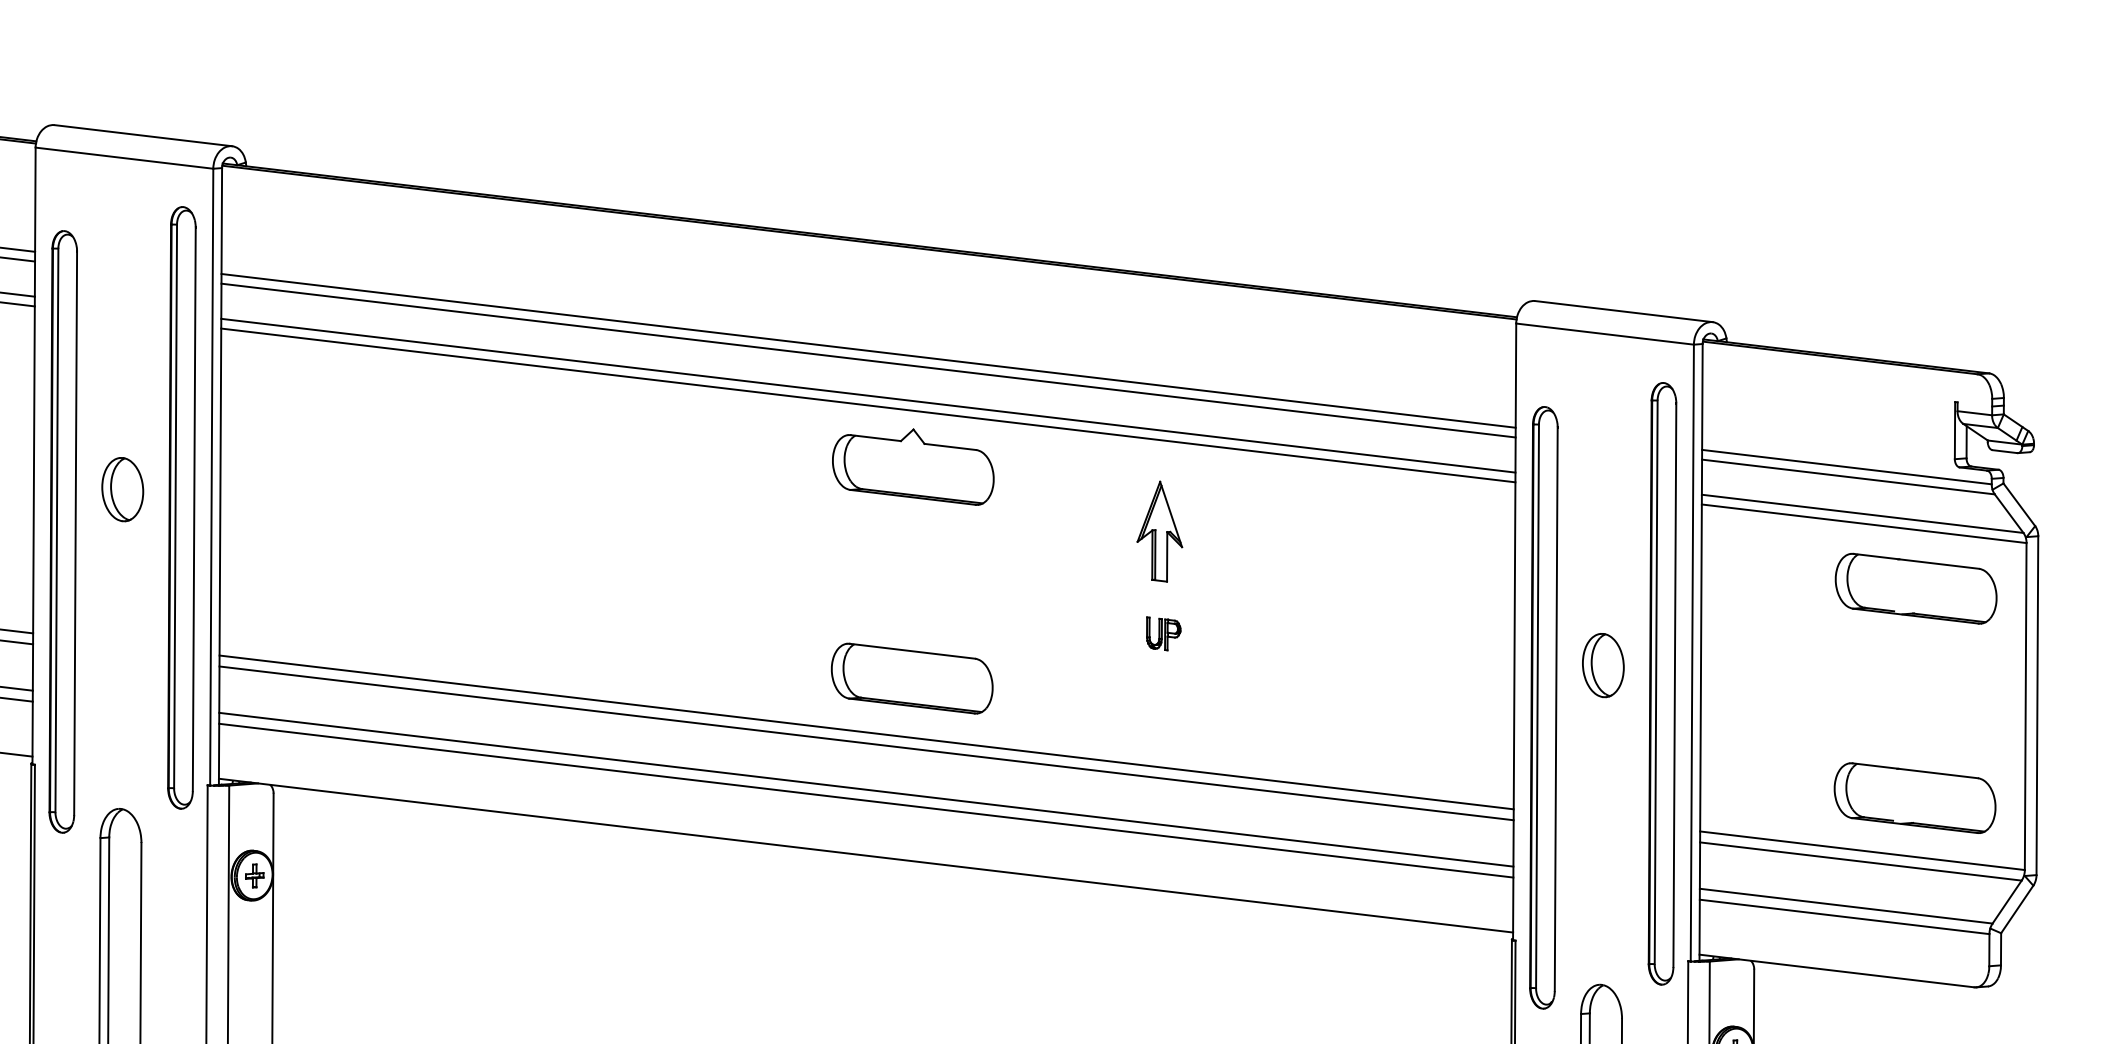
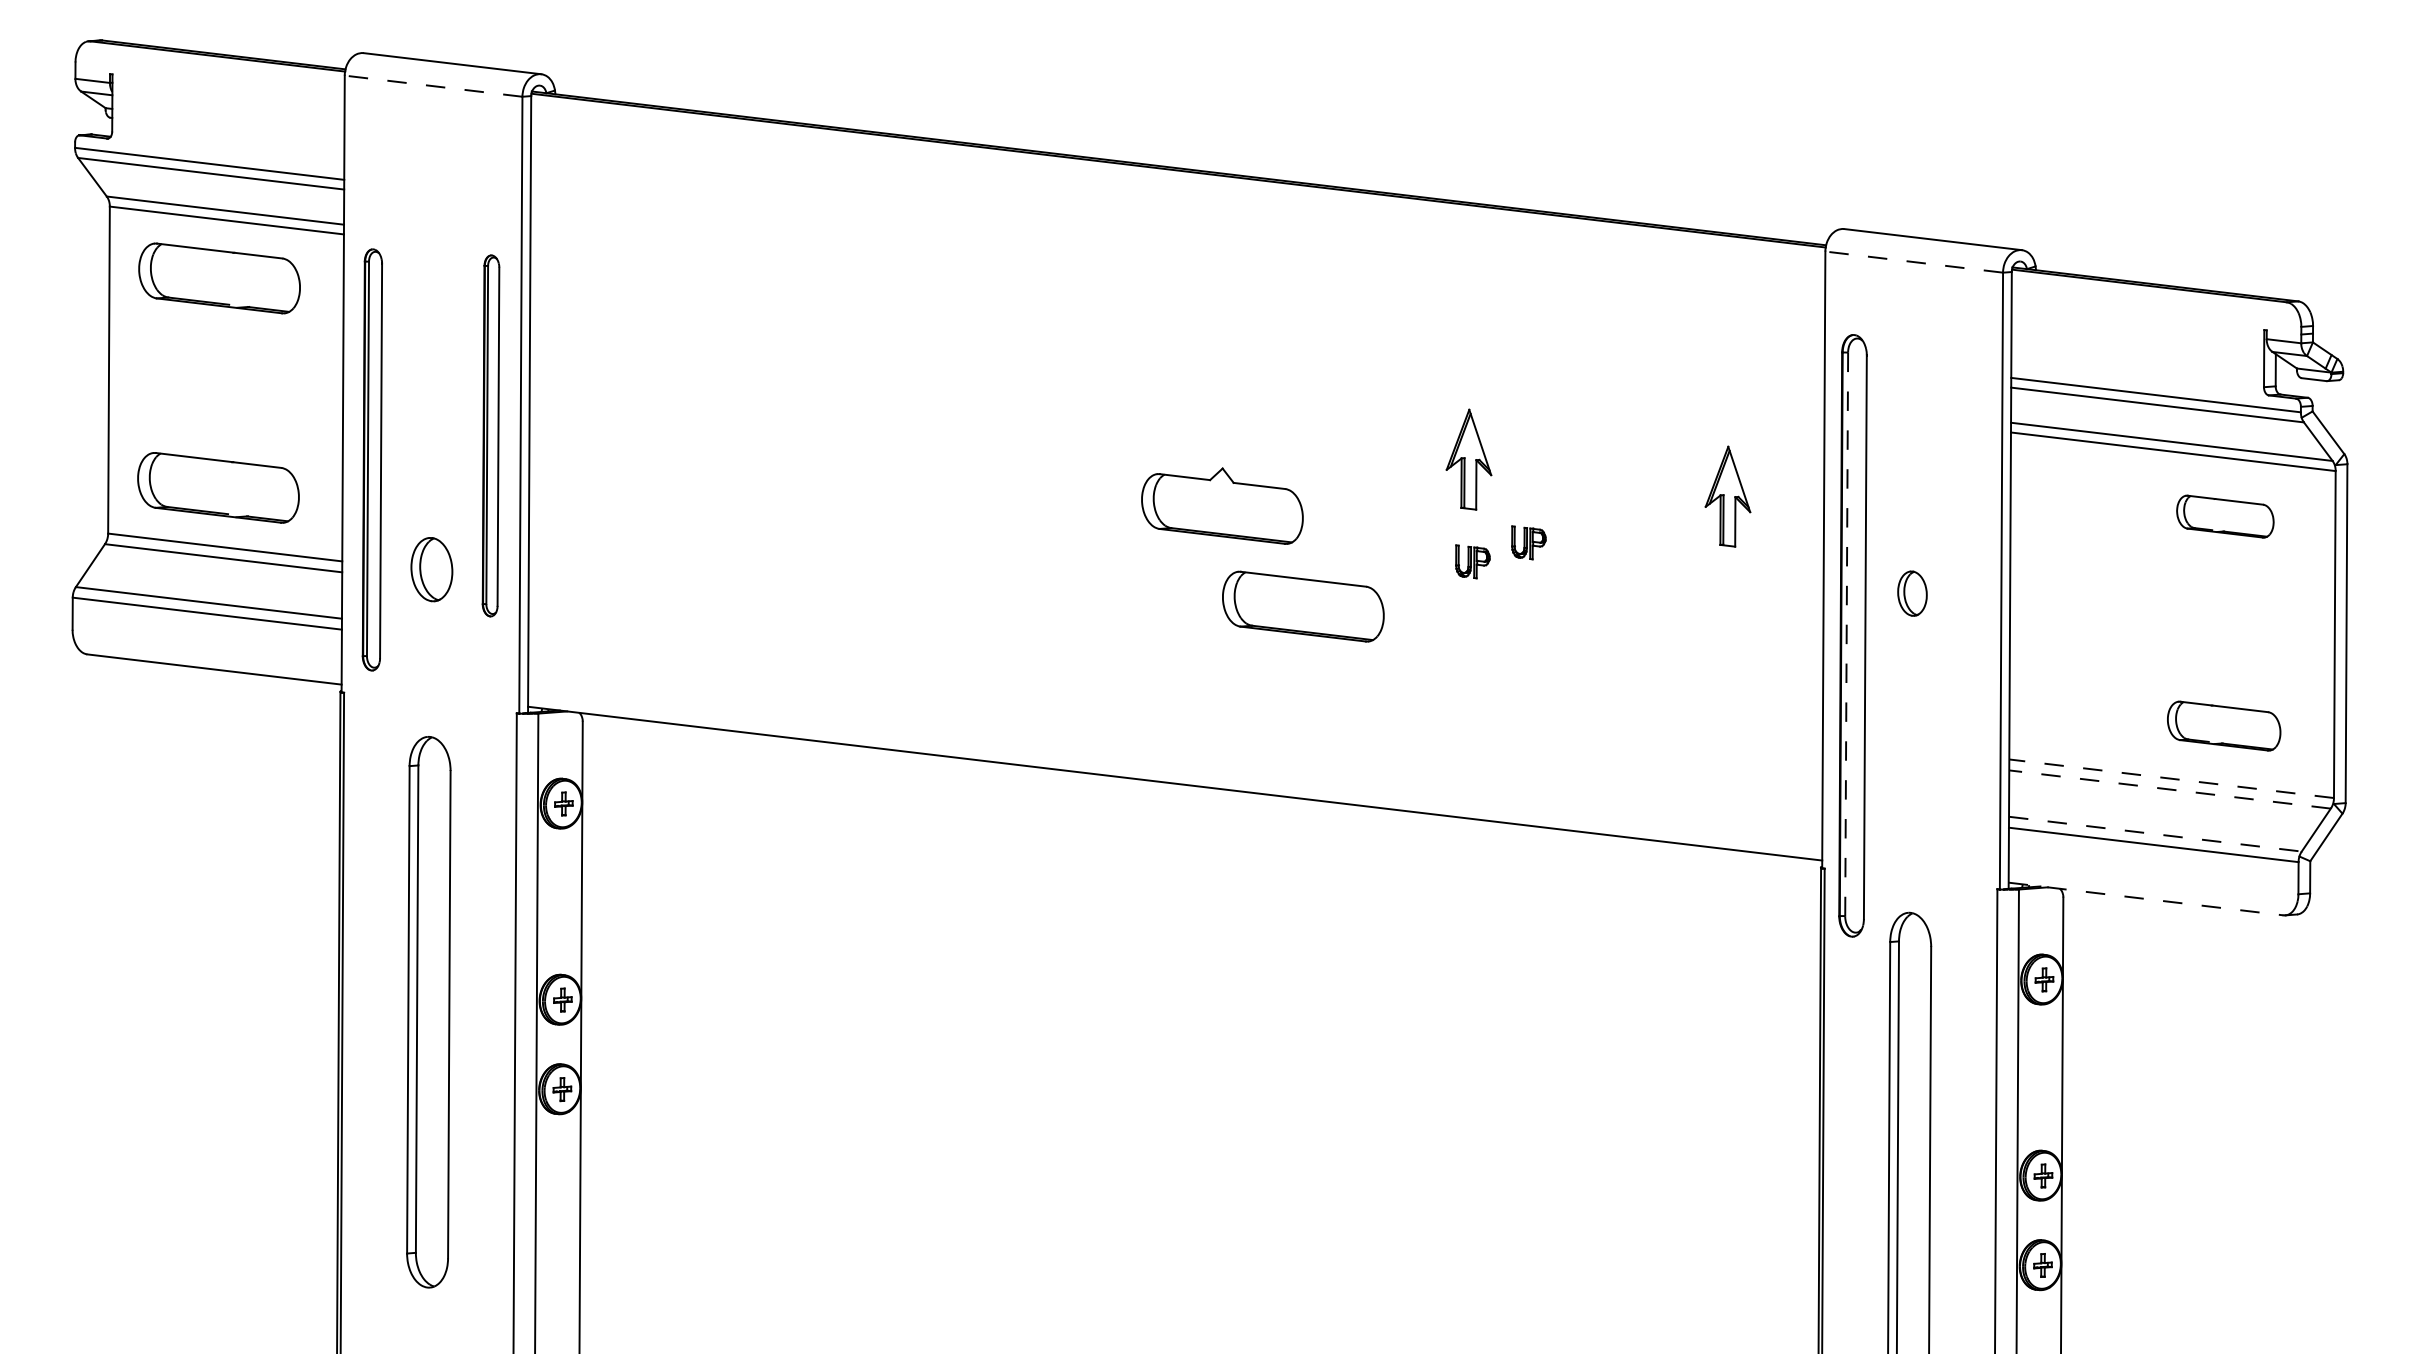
line: (124, 158) -> (433, 86), solid -> dashed
line: (1604, 334) -> (1913, 262), solid -> dashed
line: (868, 350) -> (1177, 278), removed
line: (868, 360) -> (1177, 288), removed
line: (868, 395) -> (1177, 323), removed
line: (868, 405) -> (1177, 333), removed
part: (913, 466) -> (1222, 505), moved
part: (122, 489) -> (431, 569), moved
part: (181, 507) -> (490, 435), size x0.6
part: (63, 531) -> (372, 459), size x0.7
part: (1418, 568) -> (1727, 496), added
part: (1916, 588) -> (2225, 516), size x0.6
part: (1219, 614) -> (1528, 542), added
part: (1603, 665) -> (1912, 593), size x0.7
part: (912, 678) -> (1303, 606), moved
part: (1662, 683) -> (1971, 611), removed
line: (1537, 706) -> (1846, 634), solid -> dashed
line: (866, 732) -> (1175, 660), removed
line: (866, 743) -> (1175, 671), removed
line: (866, 789) -> (1175, 717), removed
part: (1914, 797) -> (2223, 725), size x0.7
line: (866, 800) -> (1175, 728), removed
line: (1862, 850) -> (2171, 778), solid -> dashed
line: (1861, 861) -> (2170, 789), solid -> dashed
line: (1846, 906) -> (2155, 834), solid -> dashed
line: (1837, 971) -> (2146, 899), solid -> dashed

